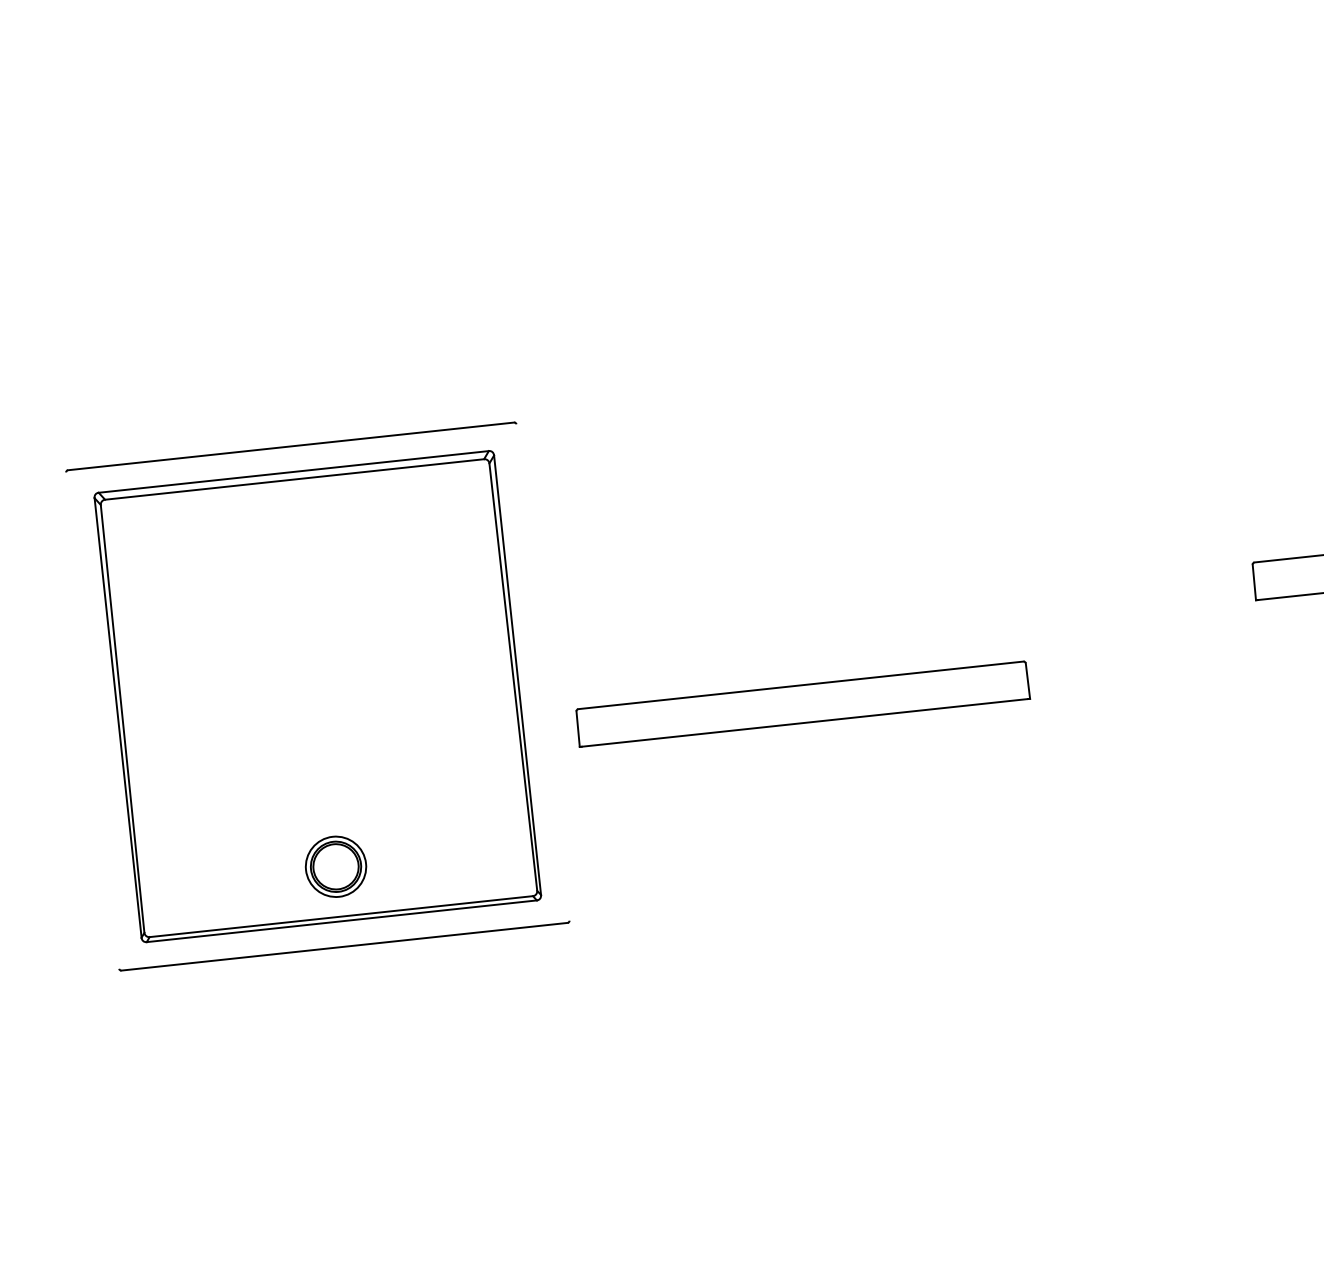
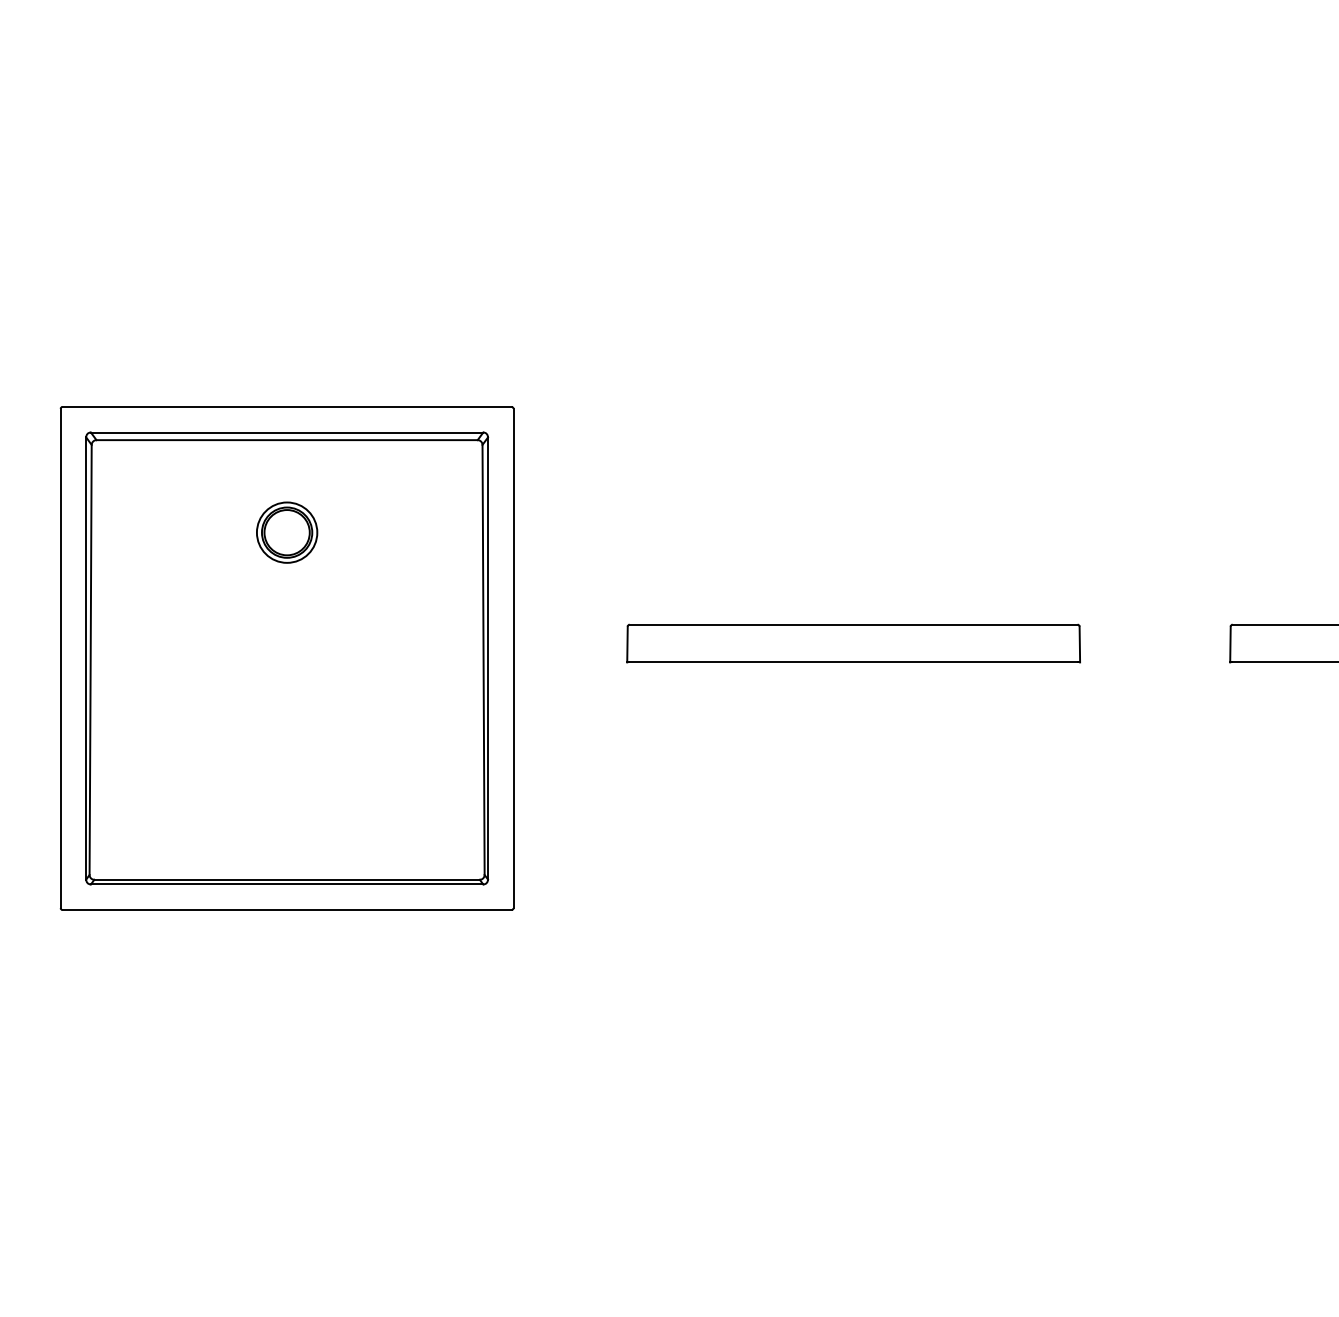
line: (542, 672) -> (513, 658), added
part: (802, 704) -> (853, 643), moved
line: (92, 720) -> (60, 658), added
part: (336, 866) -> (287, 532), moved

